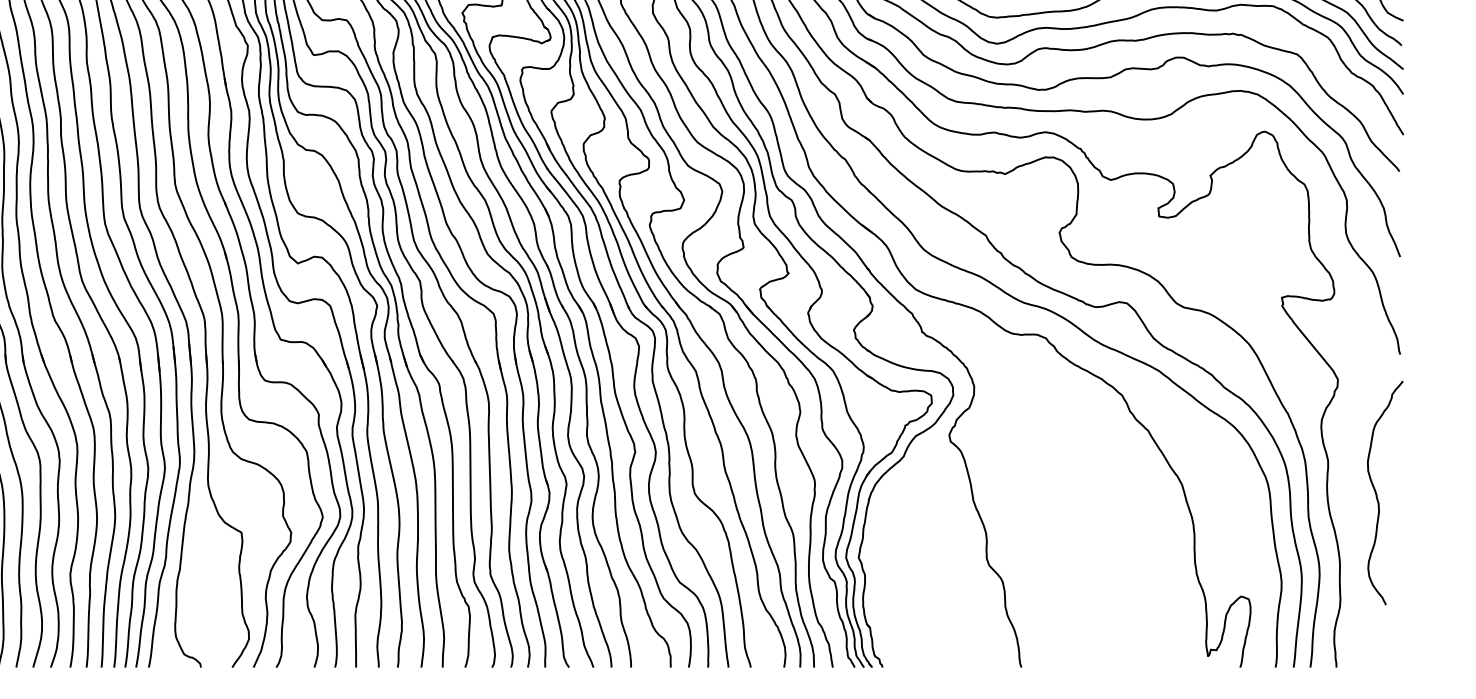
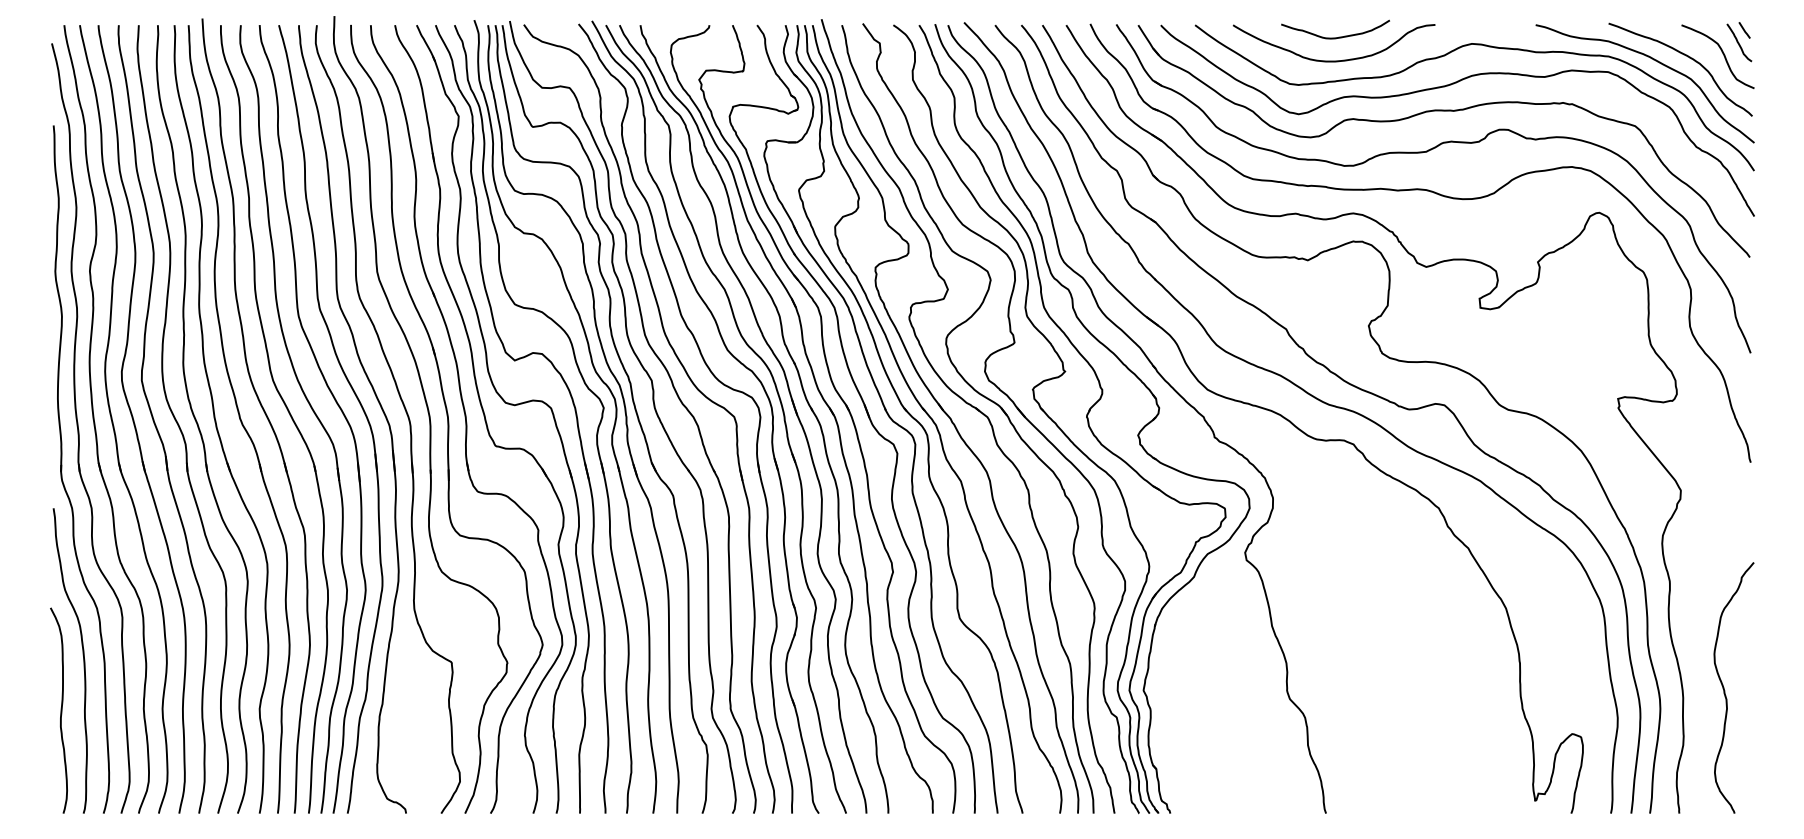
curve: (1377, 495) -> (1725, 690), moved

